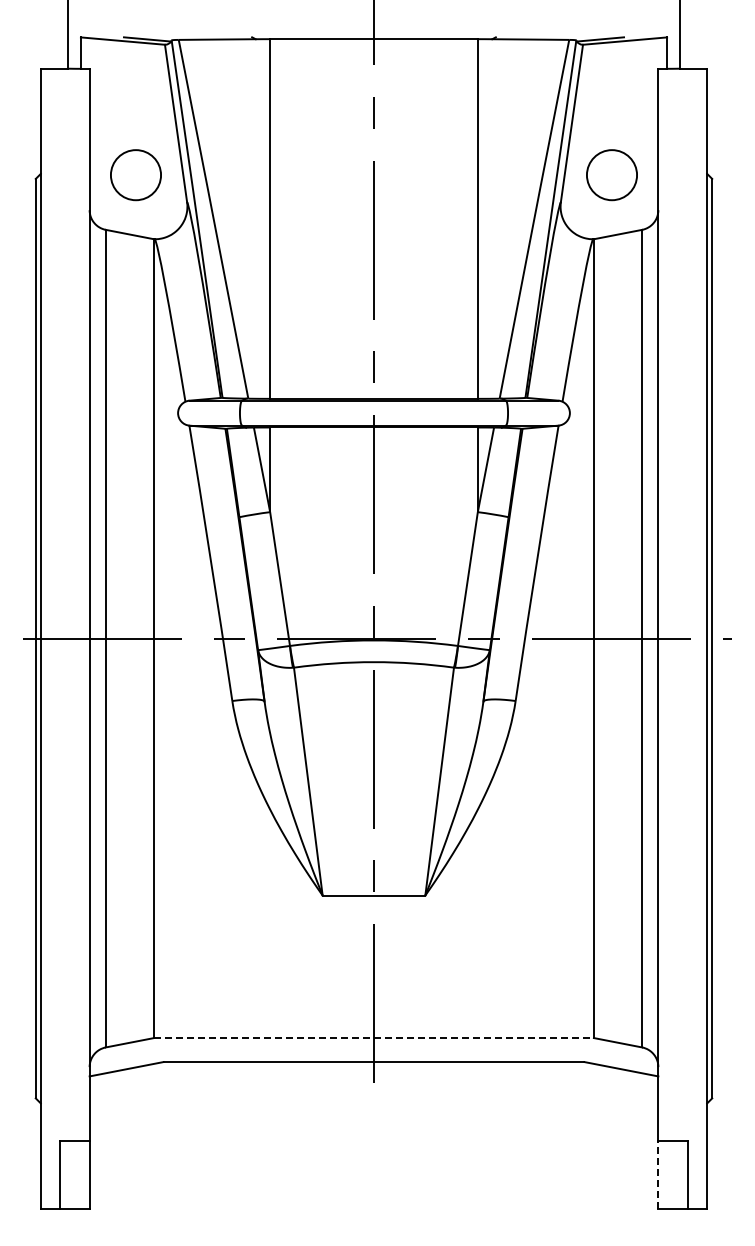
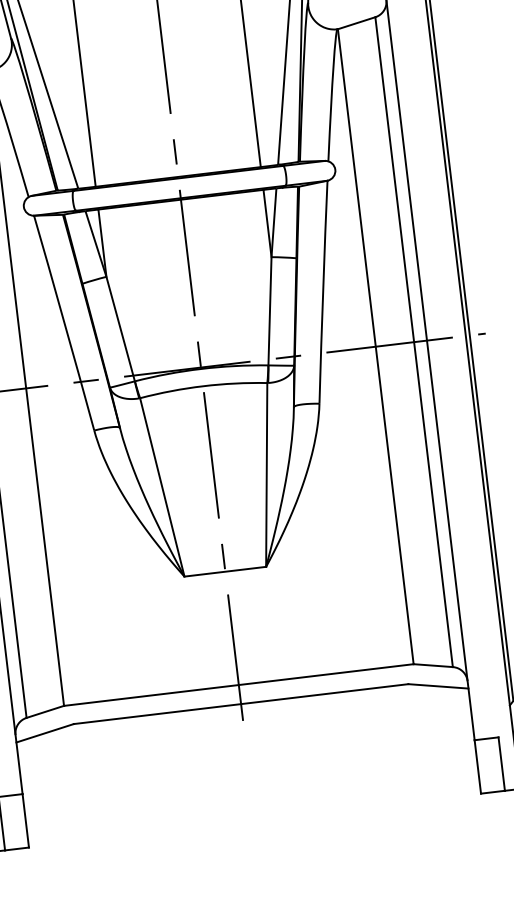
line: (374, 1038) -> (239, 685), dashed -> solid
line: (658, 1175) -> (477, 767), dashed -> solid

